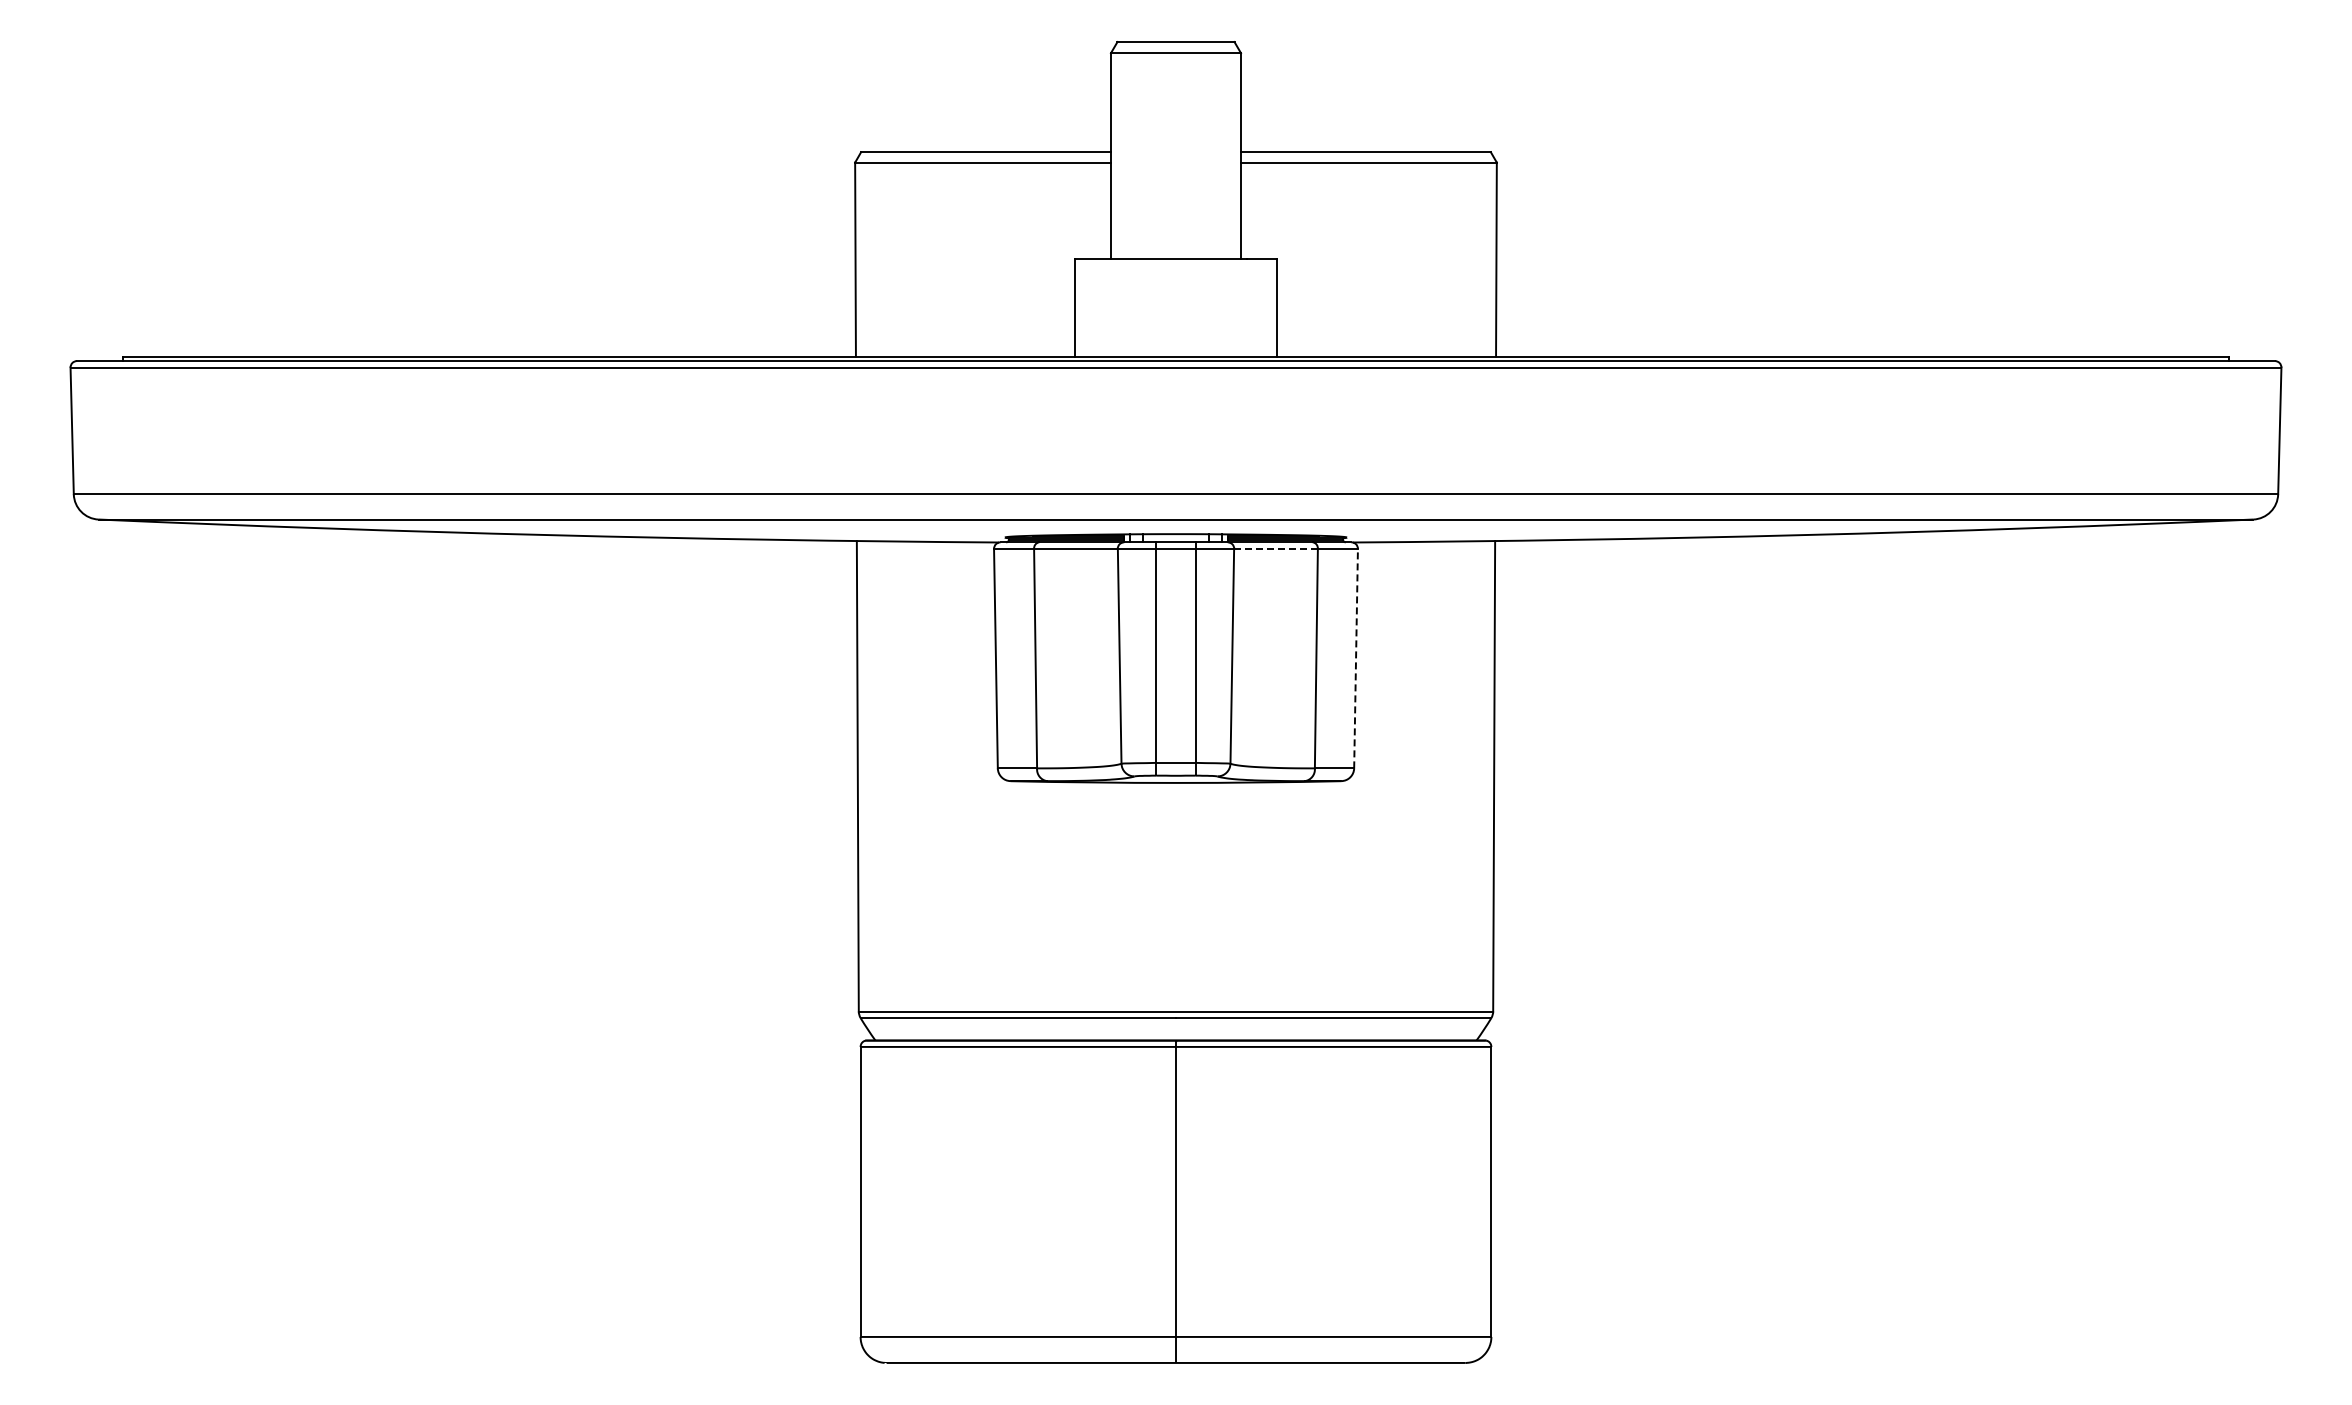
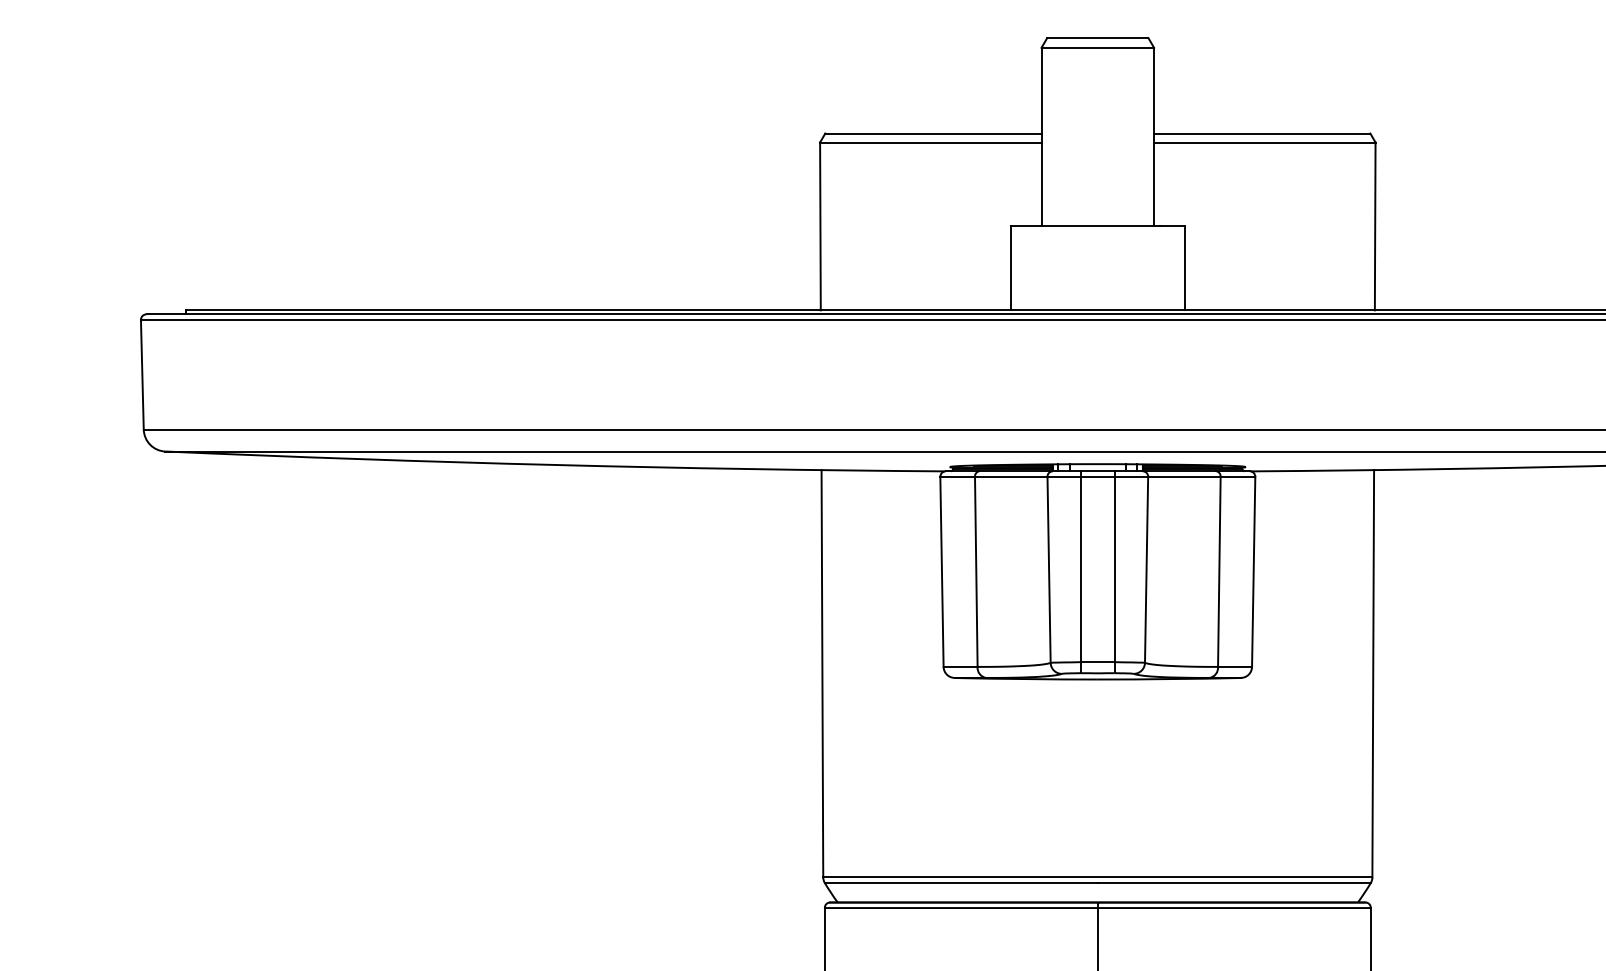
line: (1276, 548) -> (1184, 476), dashed -> solid
line: (1356, 658) -> (1254, 571), dashed -> solid

